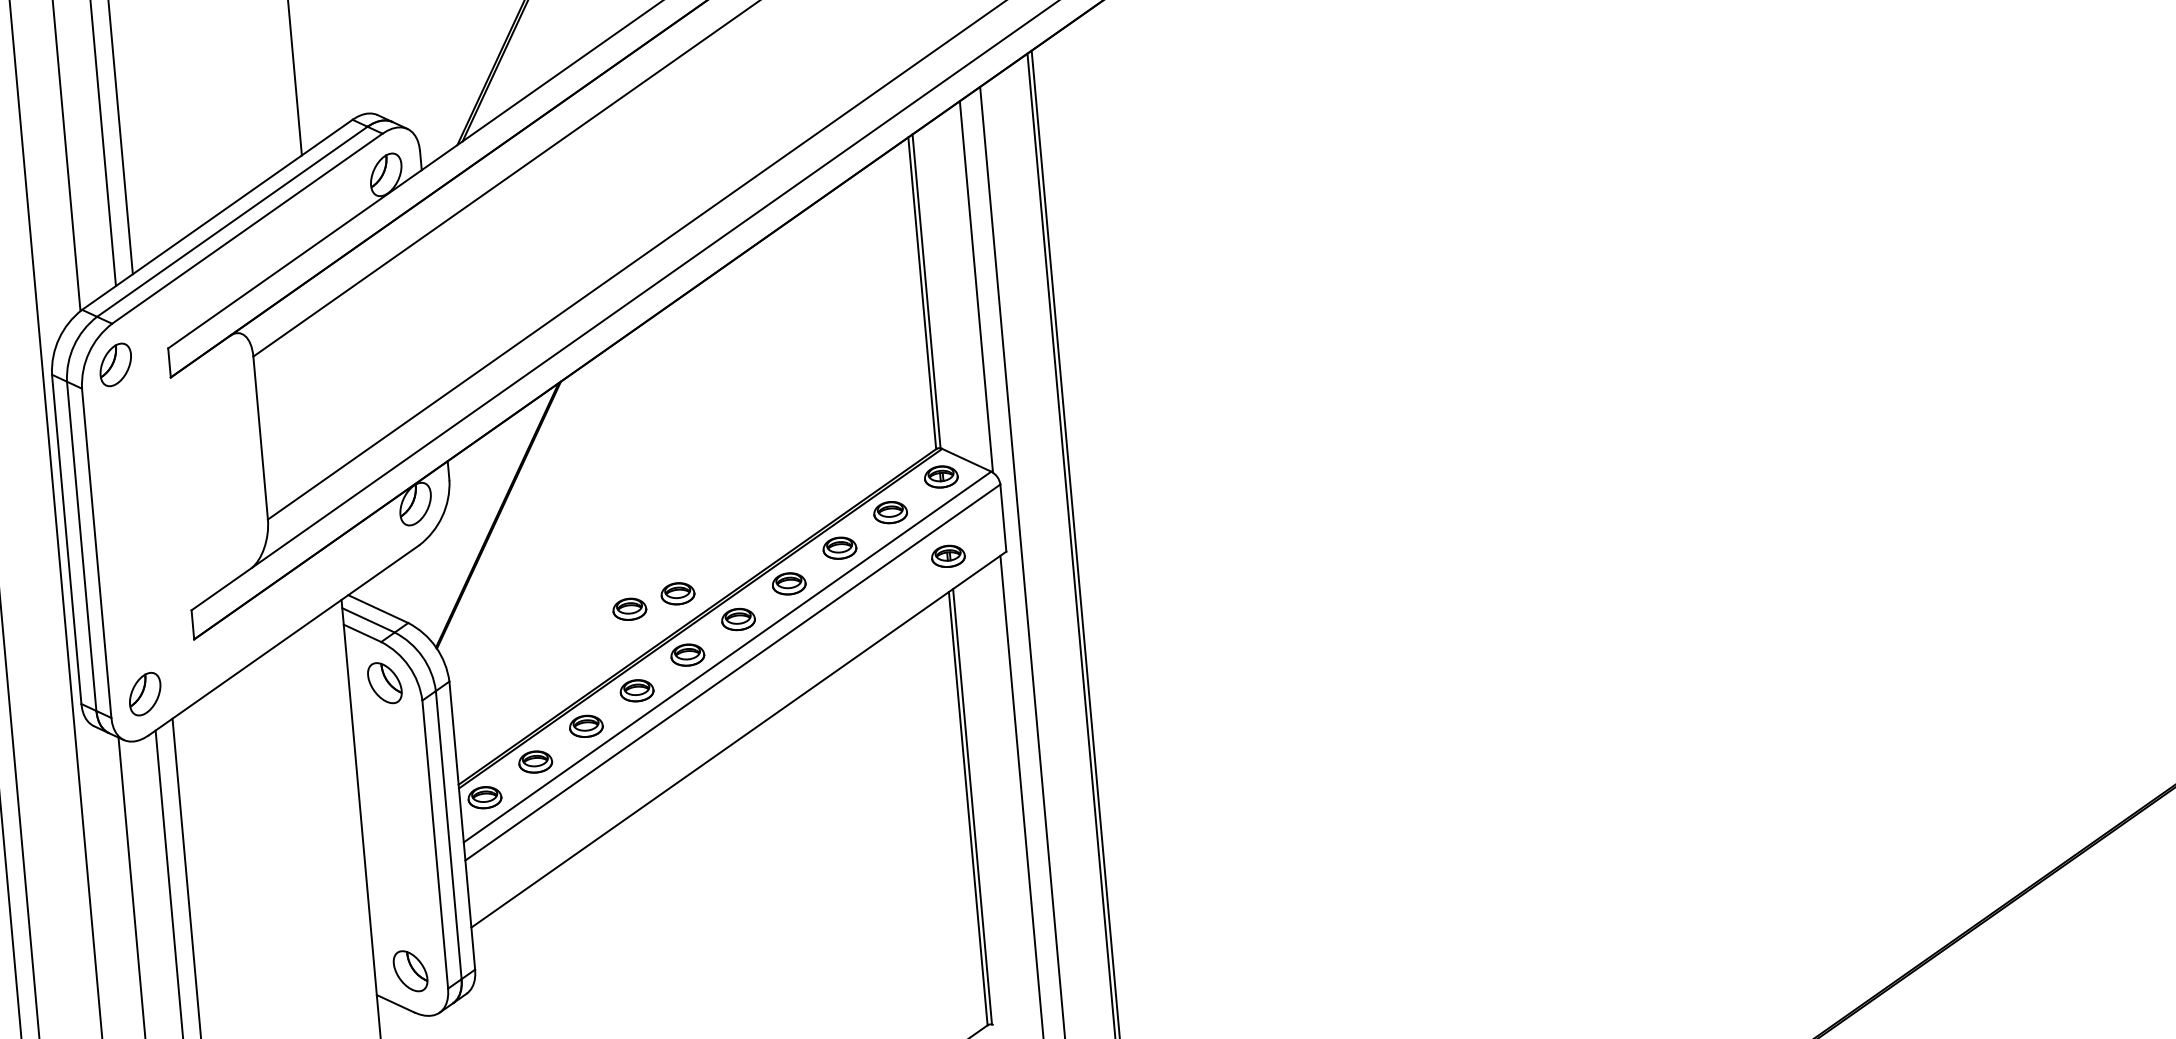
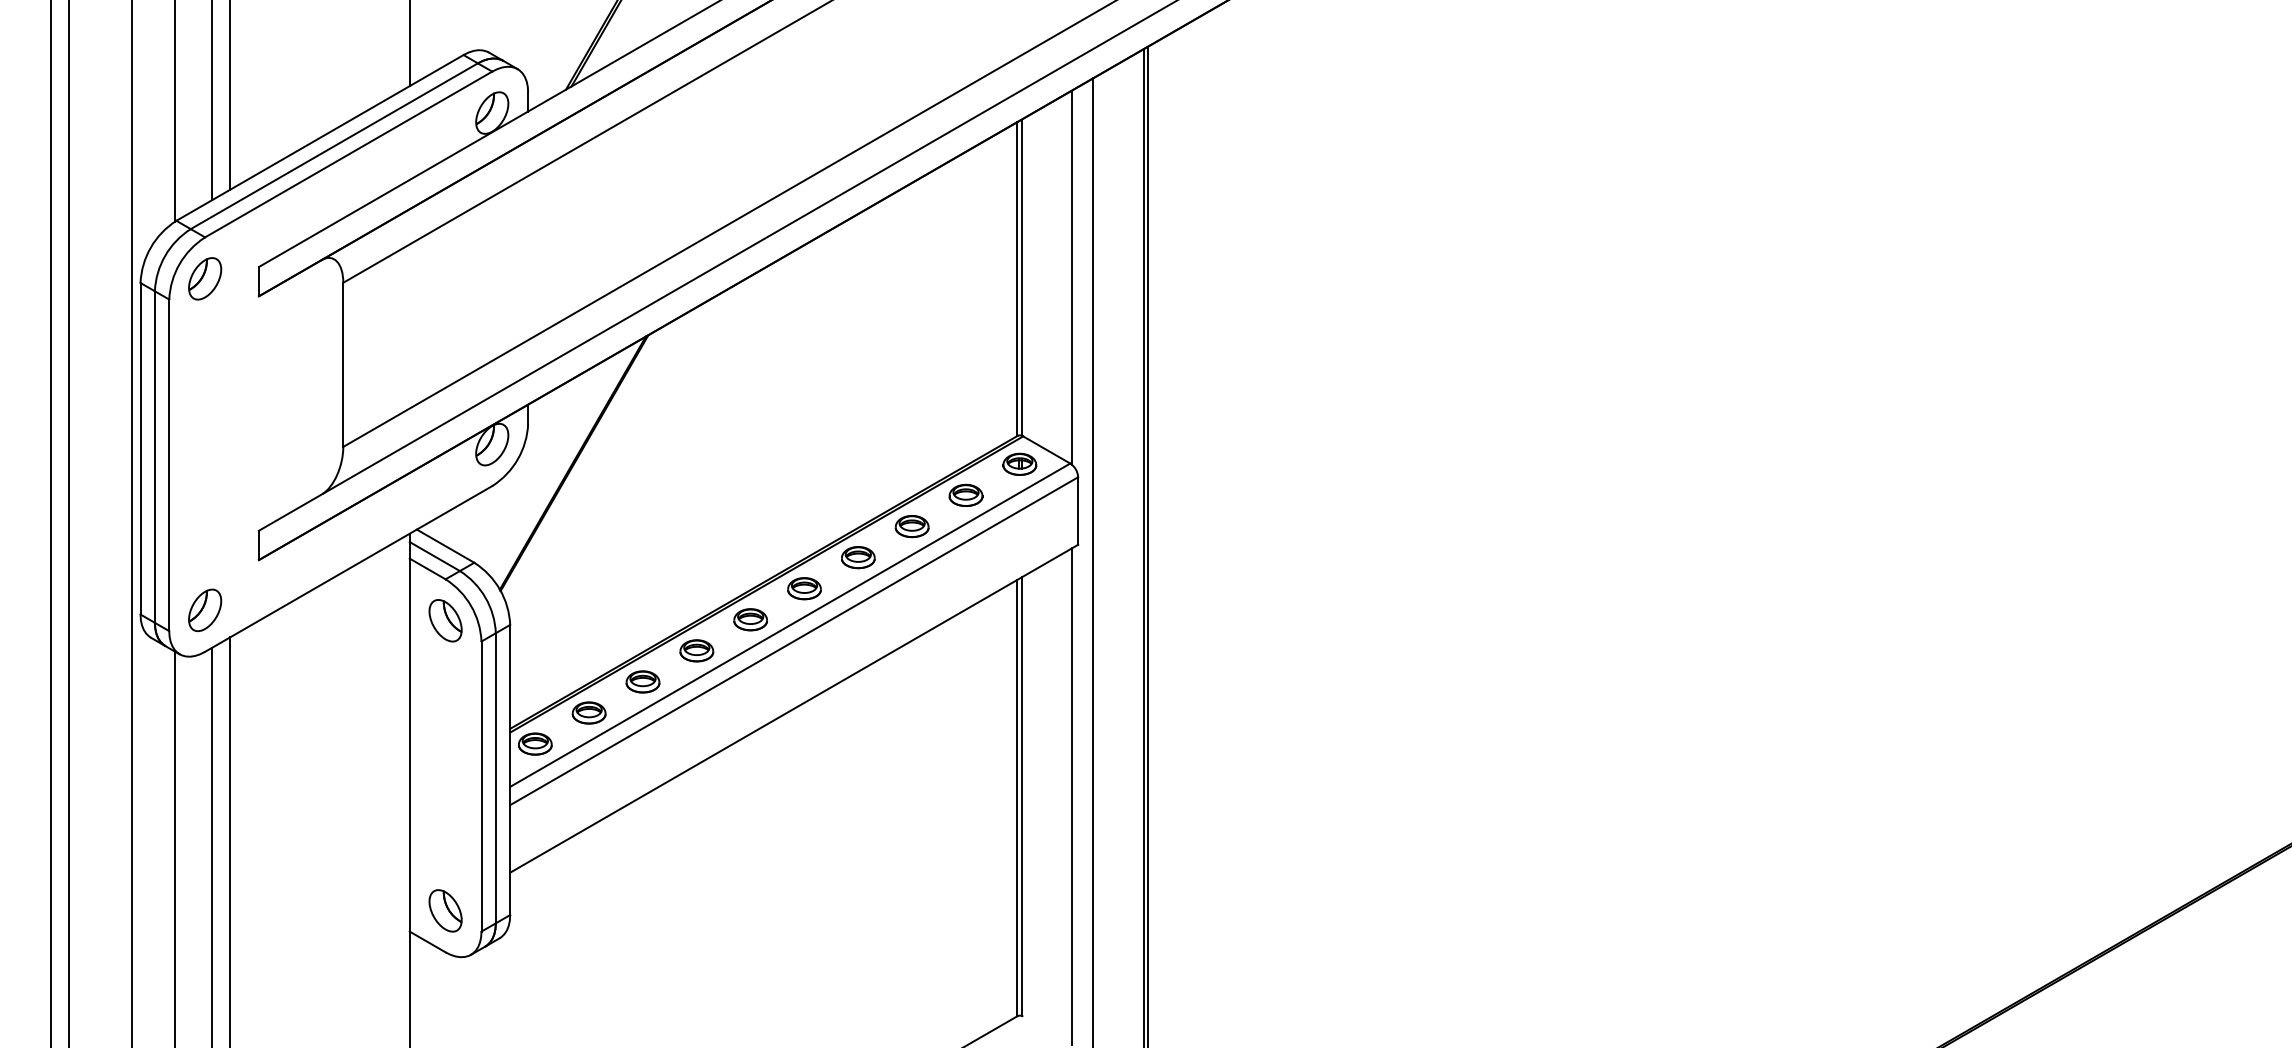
part: (947, 555) -> (1019, 543), removed
part: (678, 593) -> (746, 557), removed
part: (629, 609) -> (696, 568), removed

